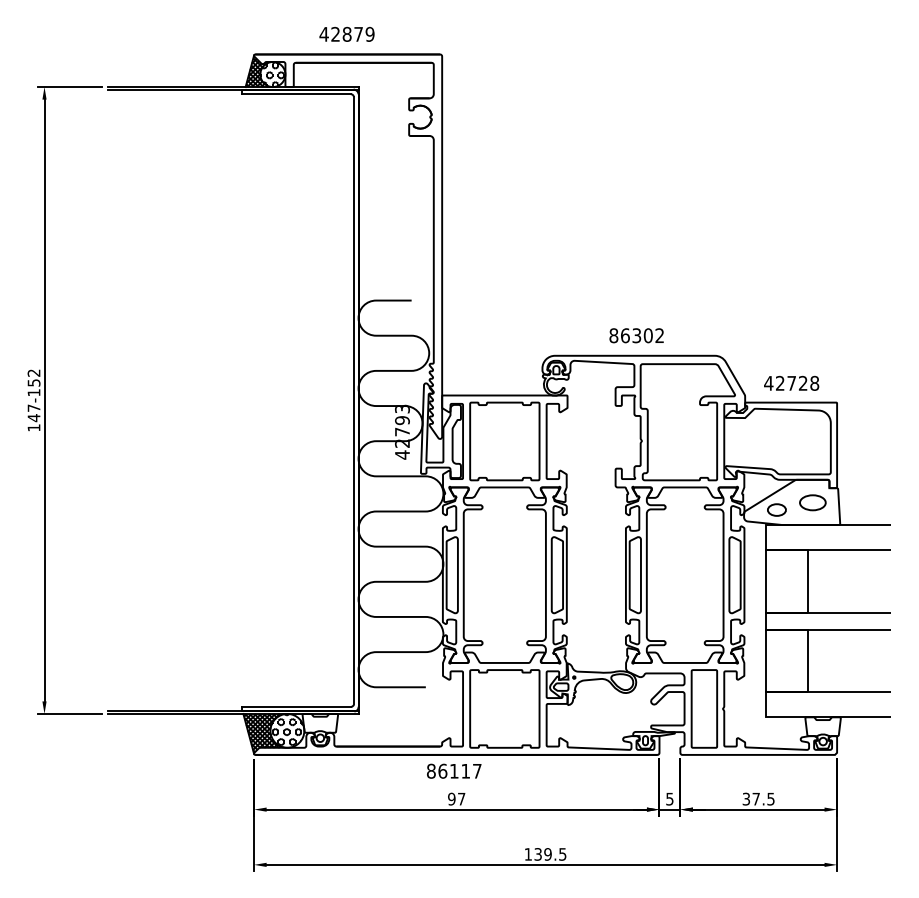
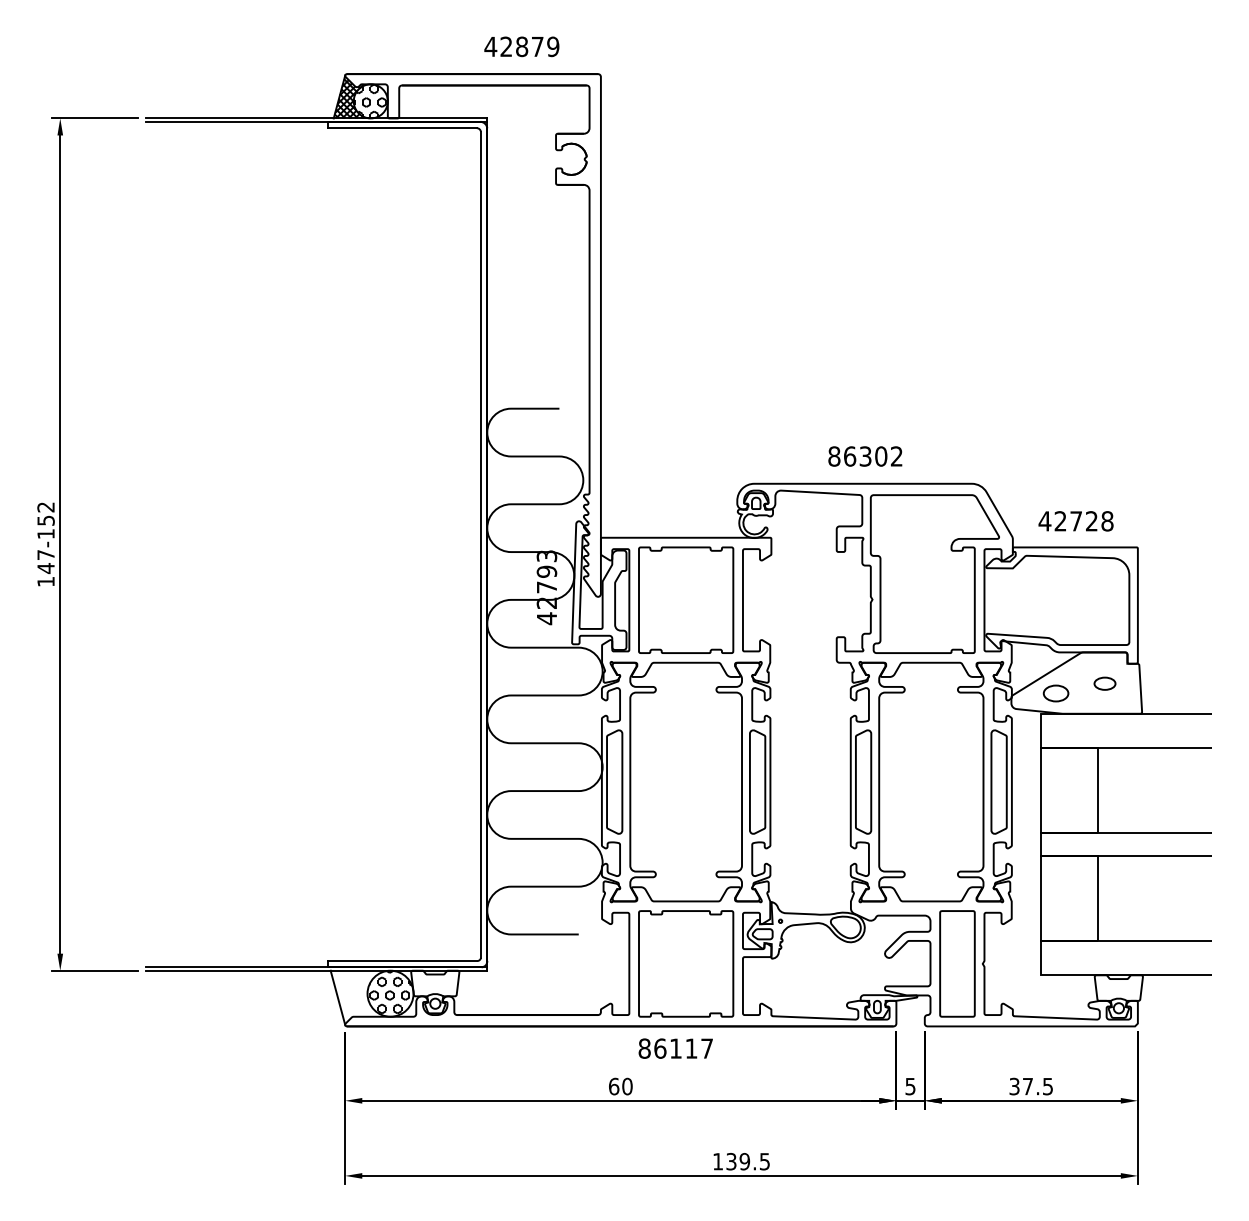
text: (346, 33) -> (521, 45), moved
part: (812, 502) -> (1104, 683), size x0.6
hatch: (265, 733) -> (360, 997), removed
text: (454, 770) -> (676, 1047), moved
text: (456, 798) -> (620, 1085), 97 -> 60

